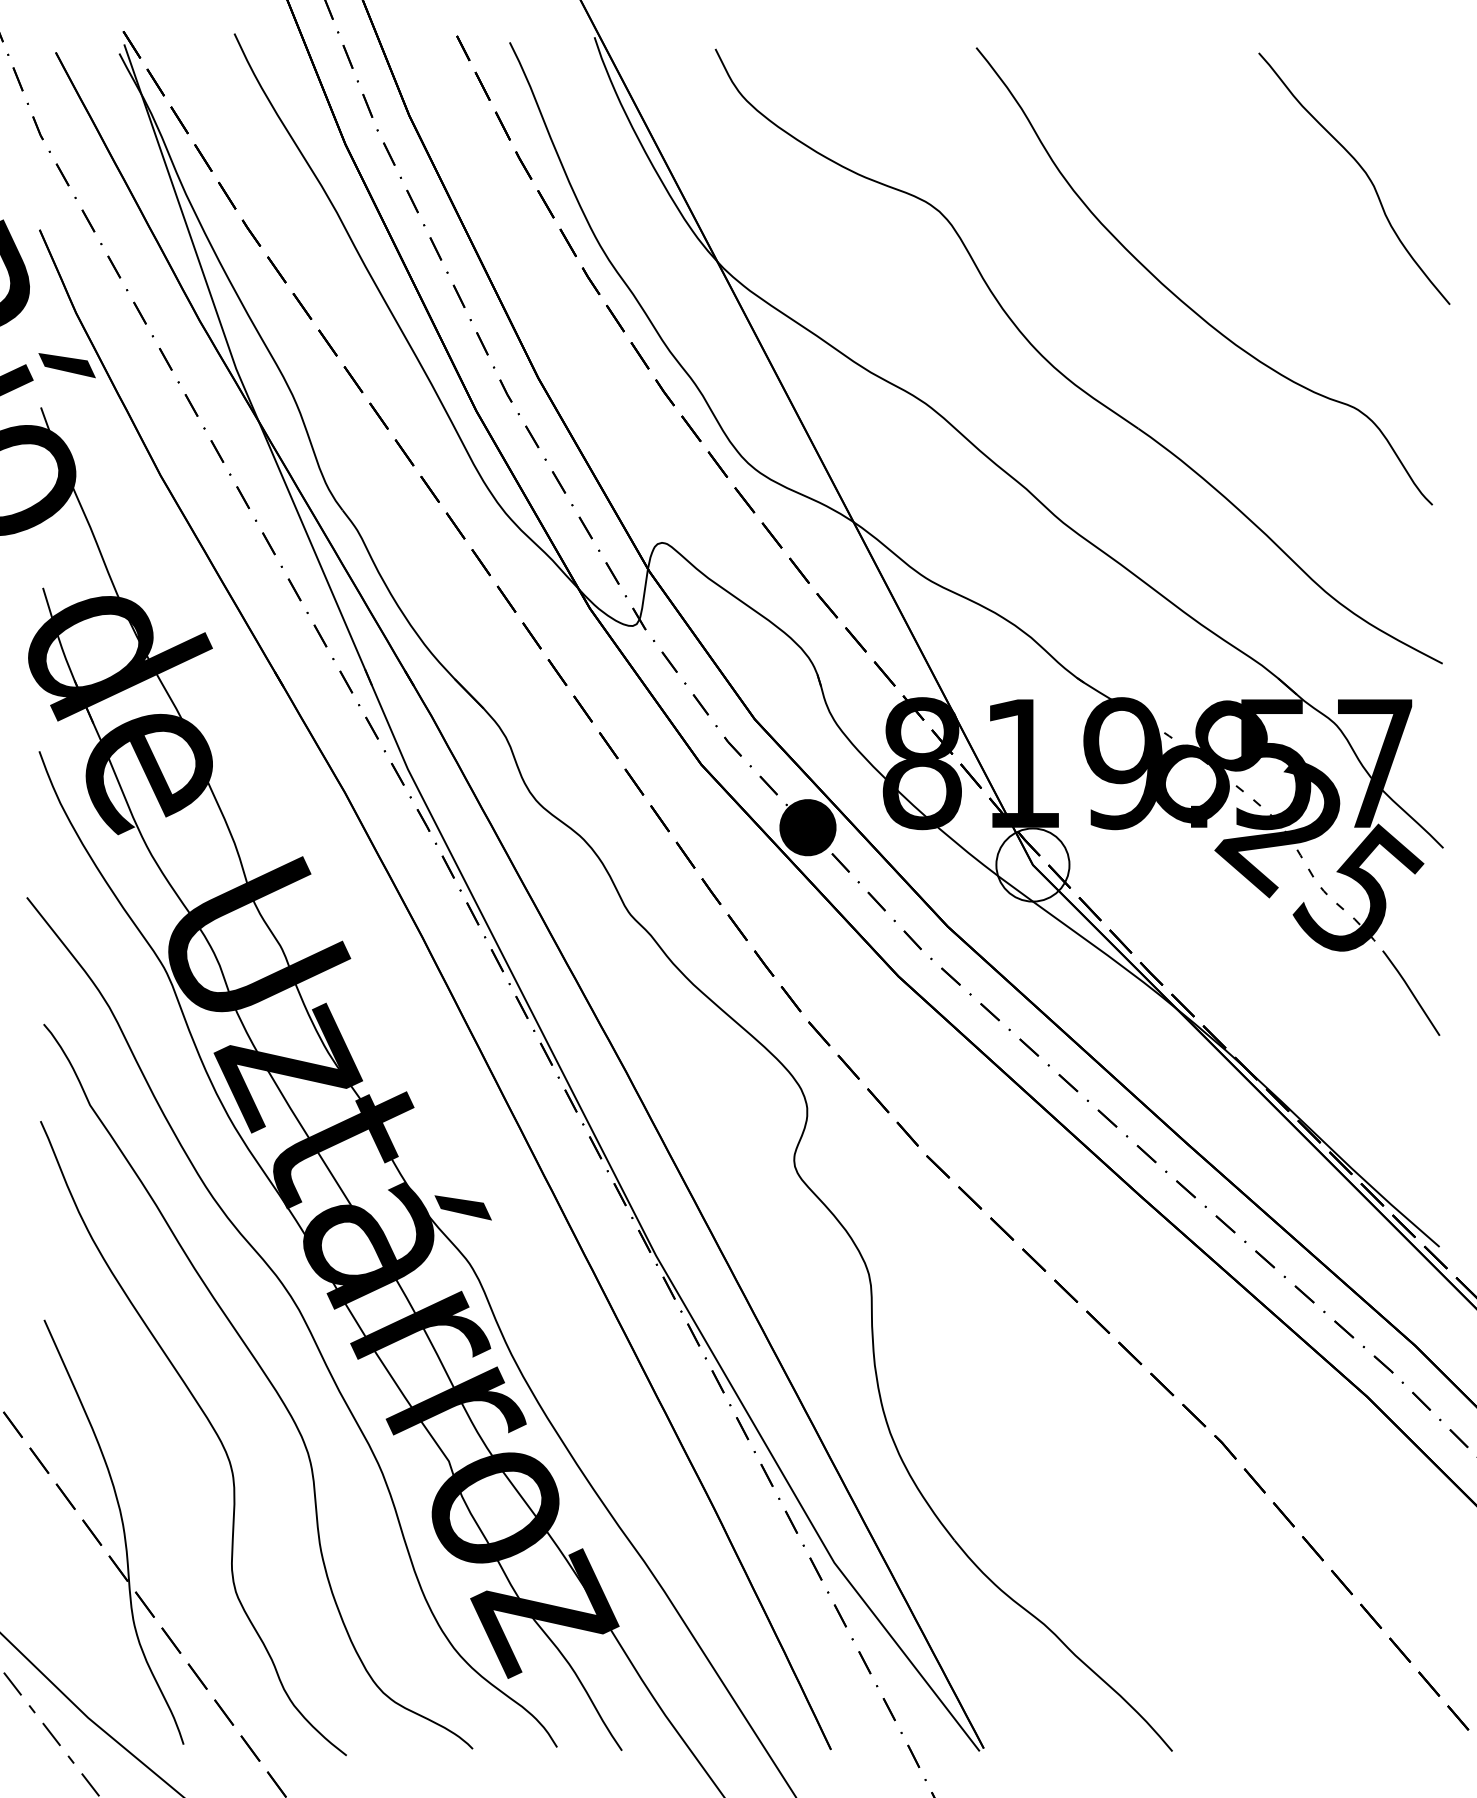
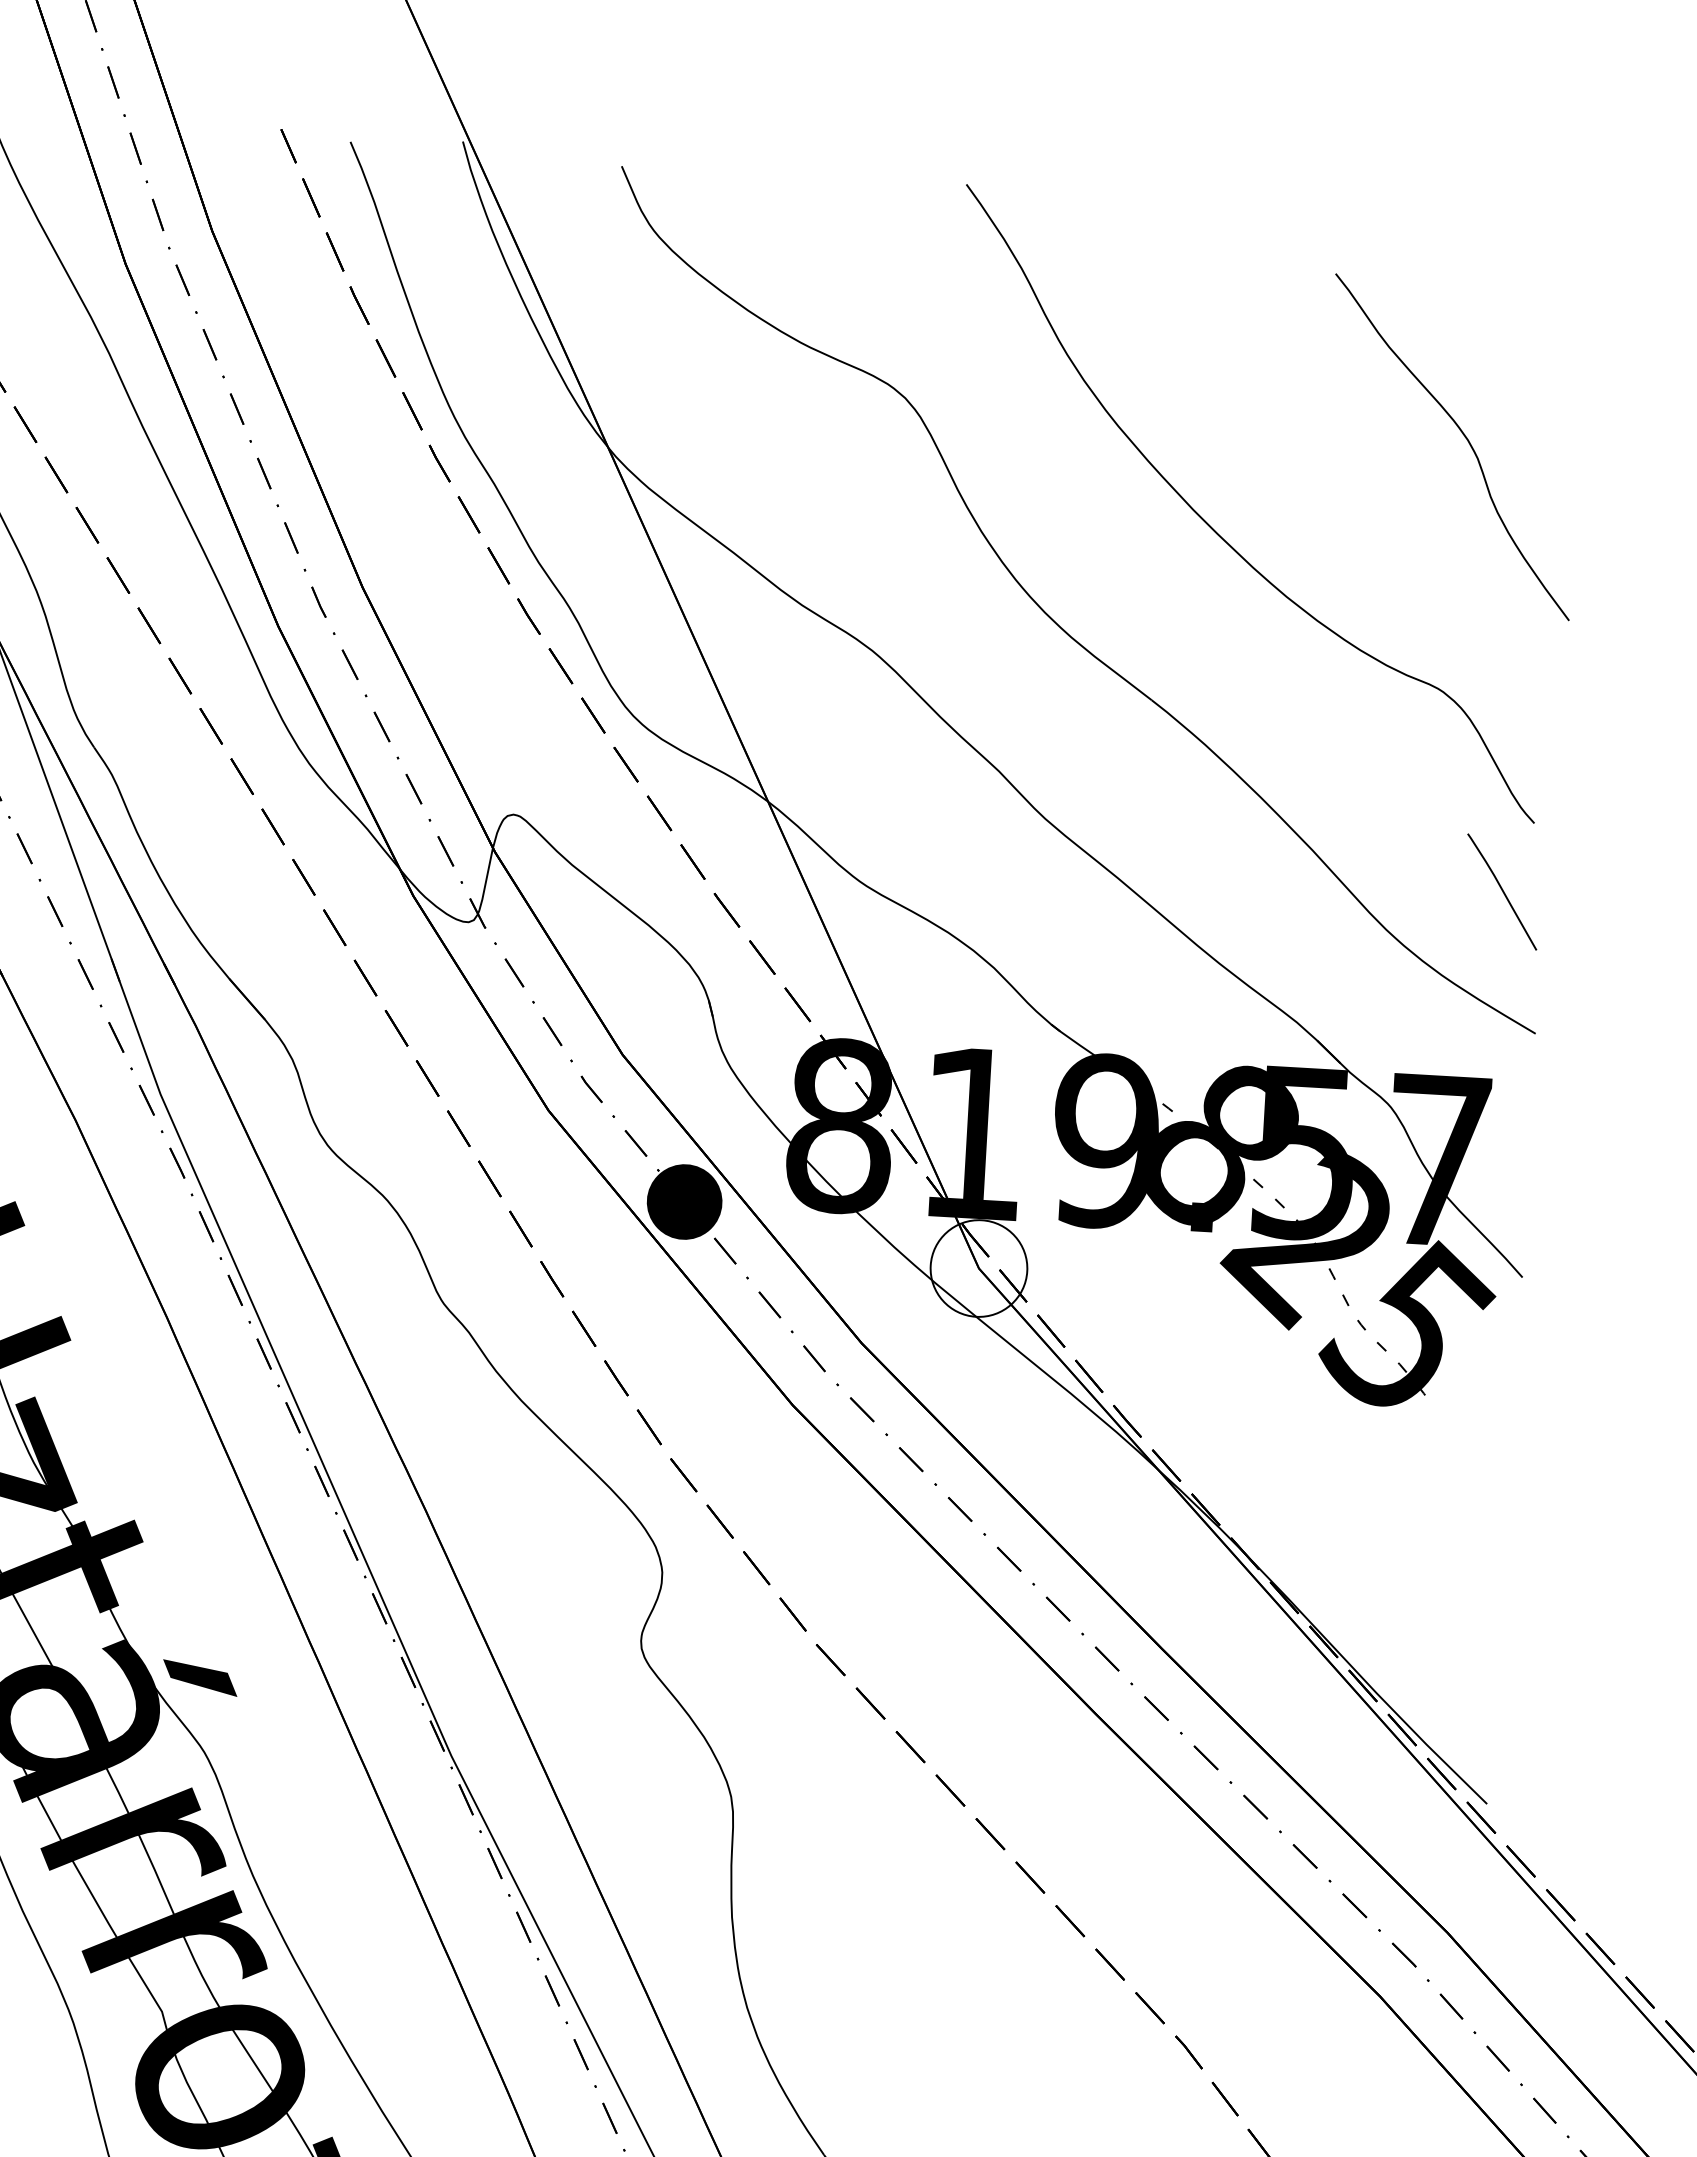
curve: (1362, 170) -> (1463, 436), moved
curve: (1411, 992) -> (1502, 891), moved

